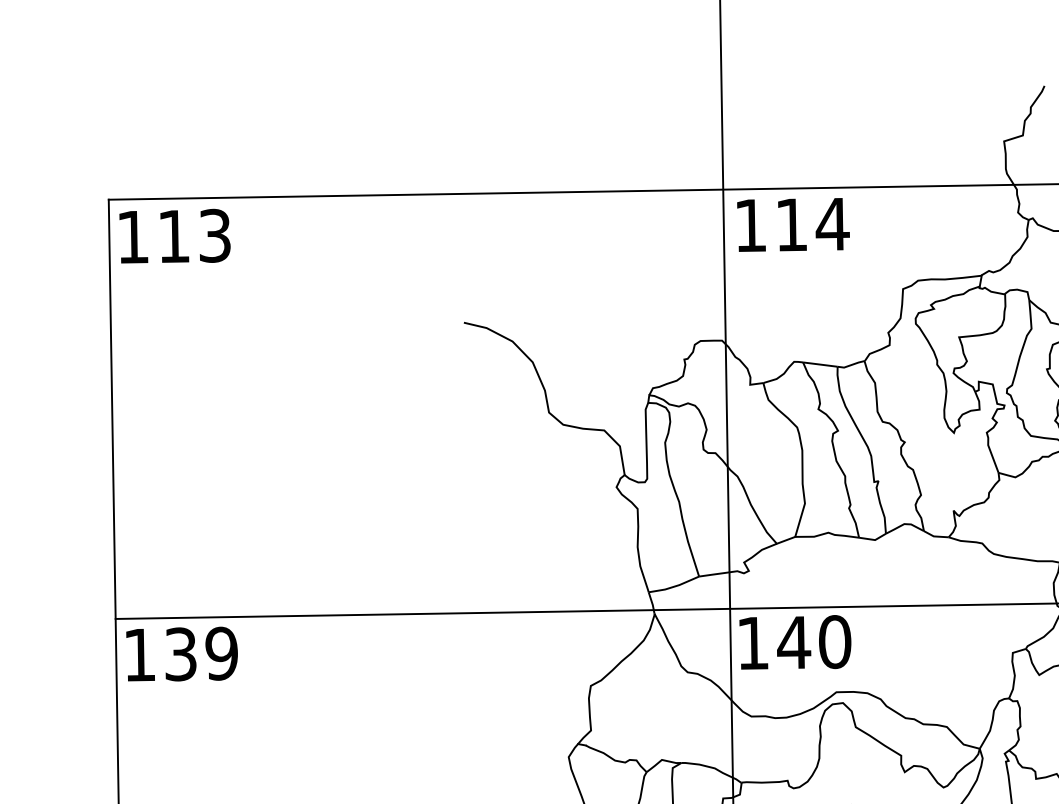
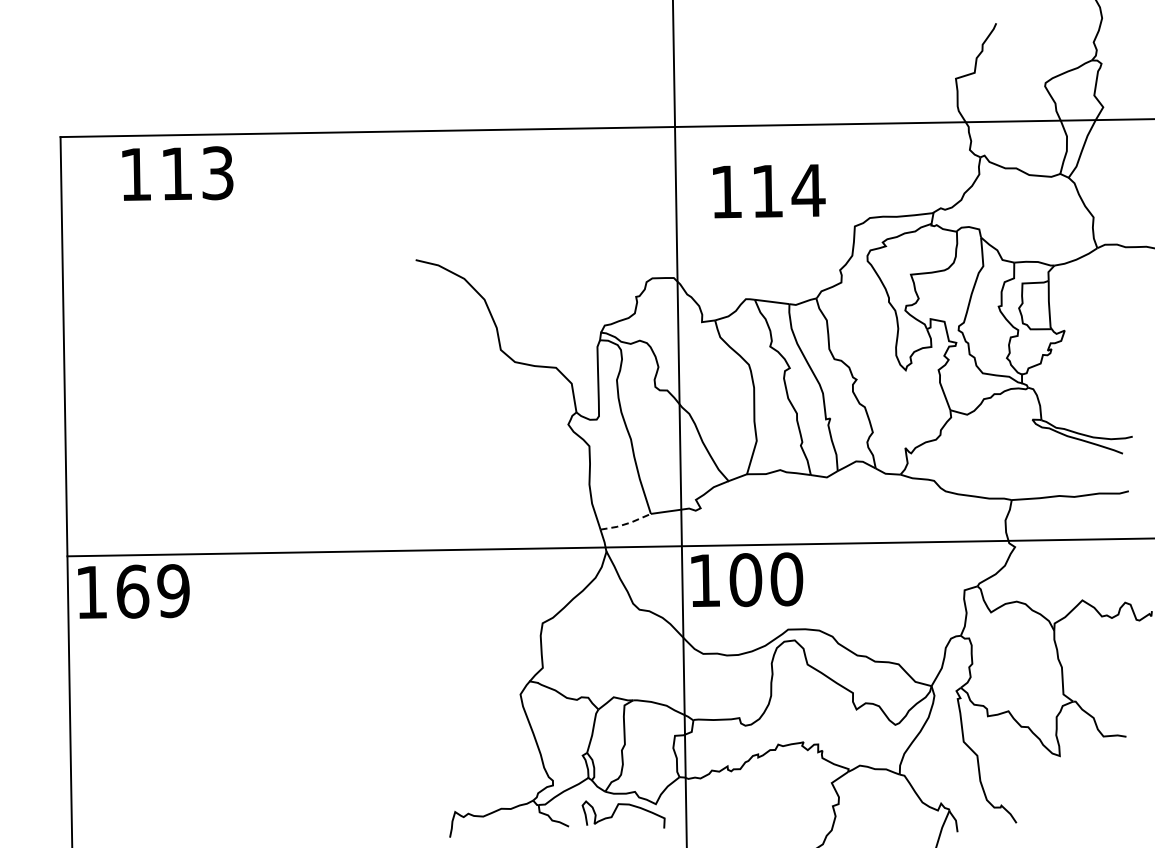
text: (793, 225) -> (769, 191), moved
text: (174, 236) -> (177, 173), moved
line: (674, 586) -> (626, 523), solid -> dashed
text: (793, 643) -> (745, 580), 140 -> 100
text: (180, 654) -> (132, 591), 139 -> 169

